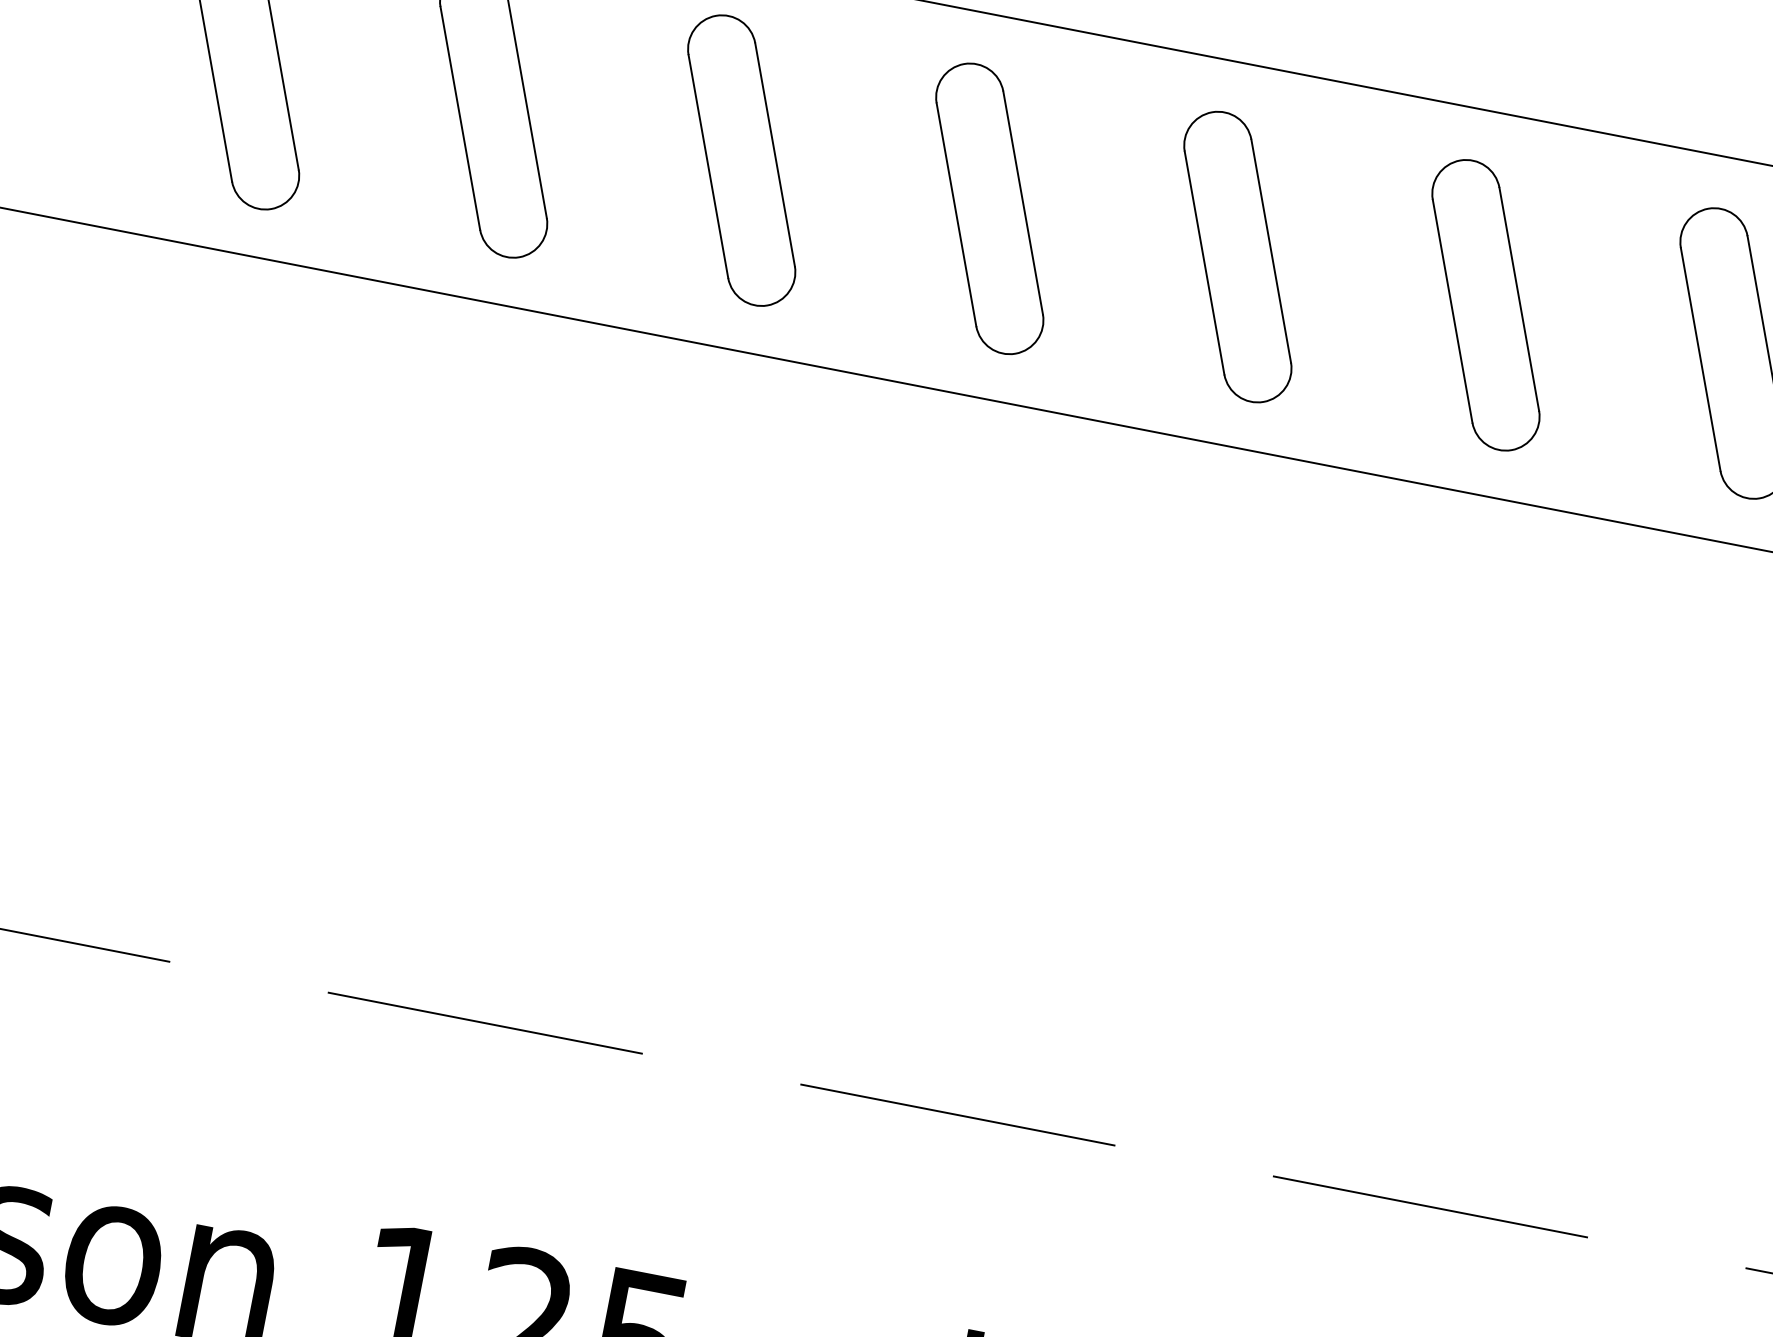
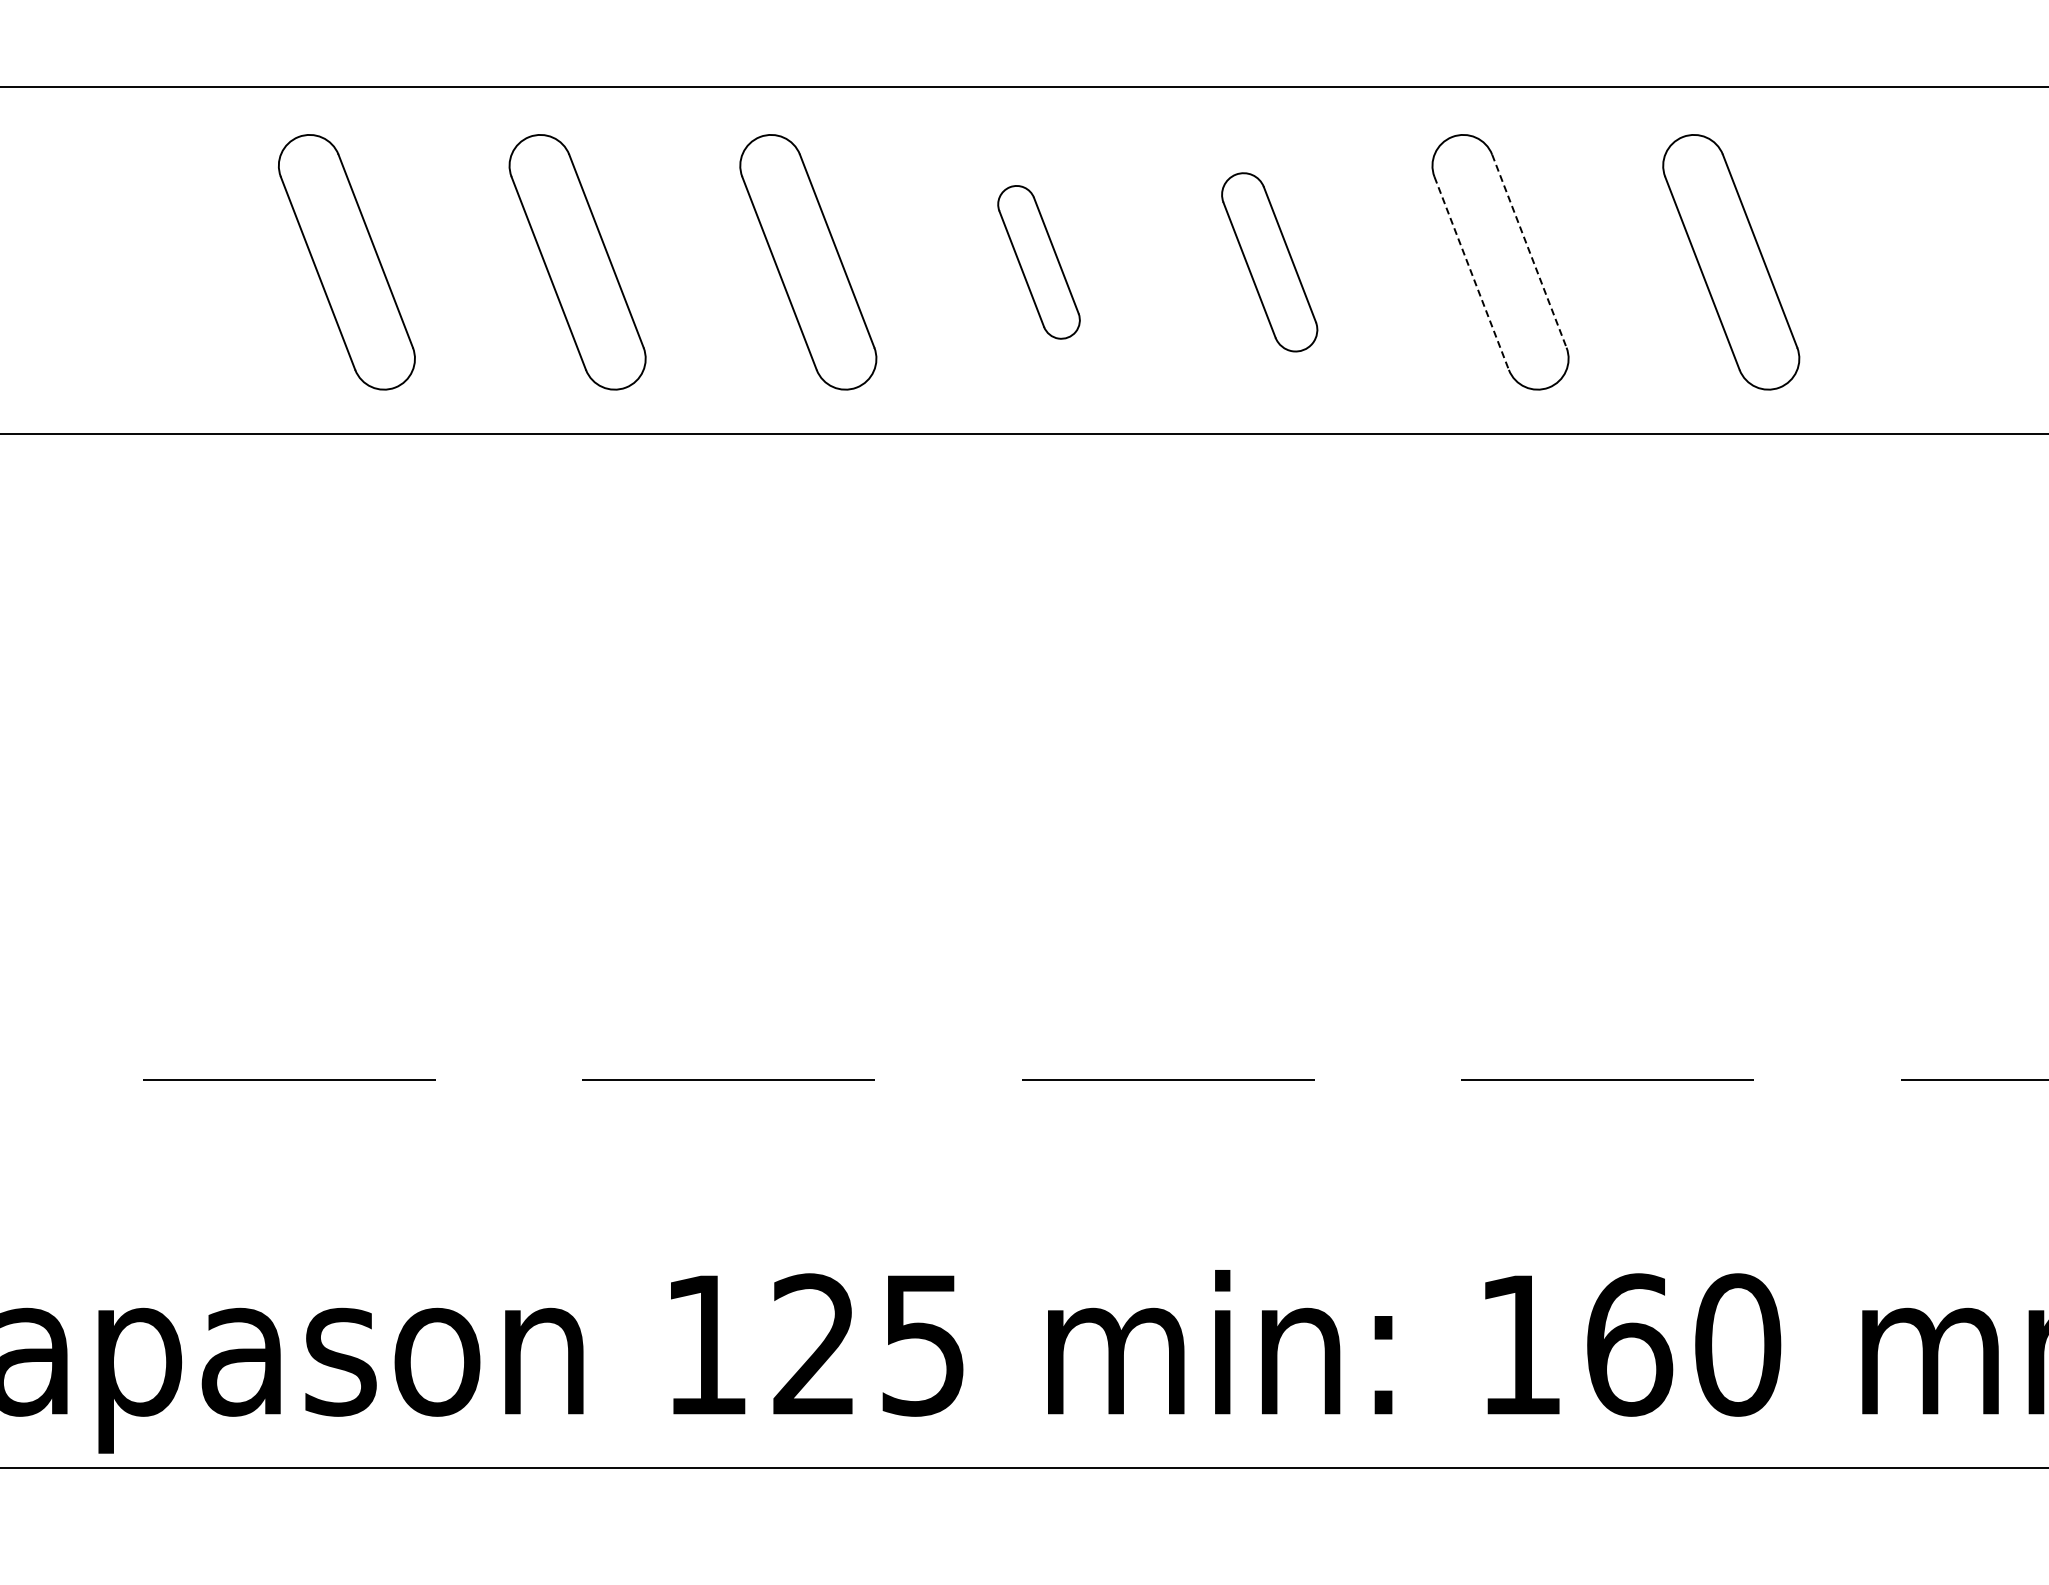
part: (989, 208) -> (1038, 262), size x0.6
part: (1237, 257) -> (1269, 262), size x0.7
line: (1519, 299) -> (1529, 251), solid -> dashed
line: (1452, 311) -> (1471, 273), solid -> dashed

